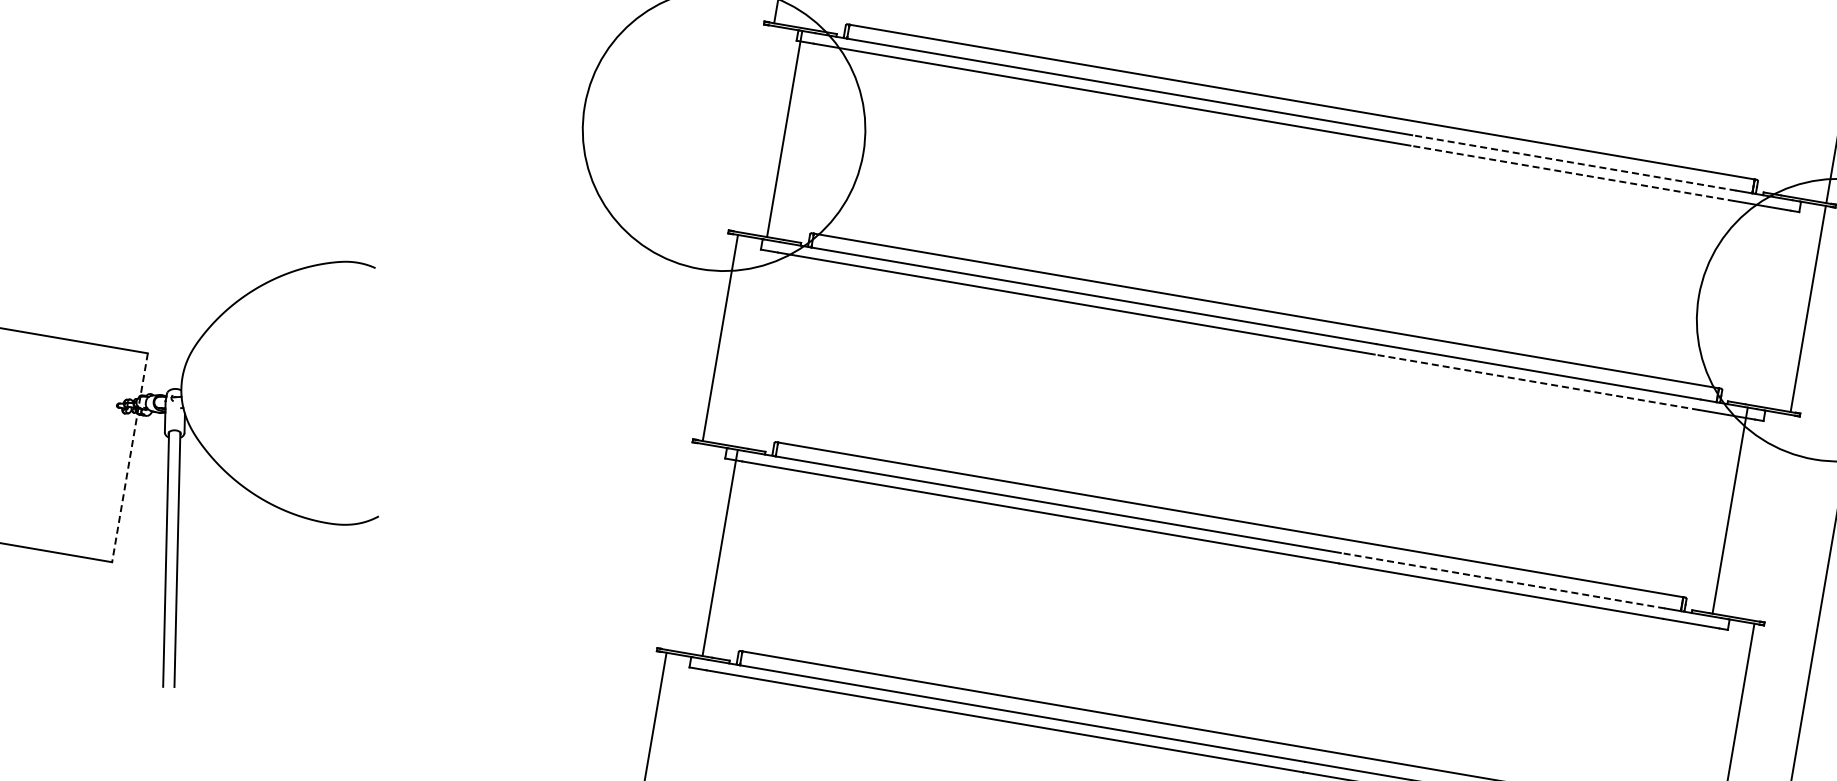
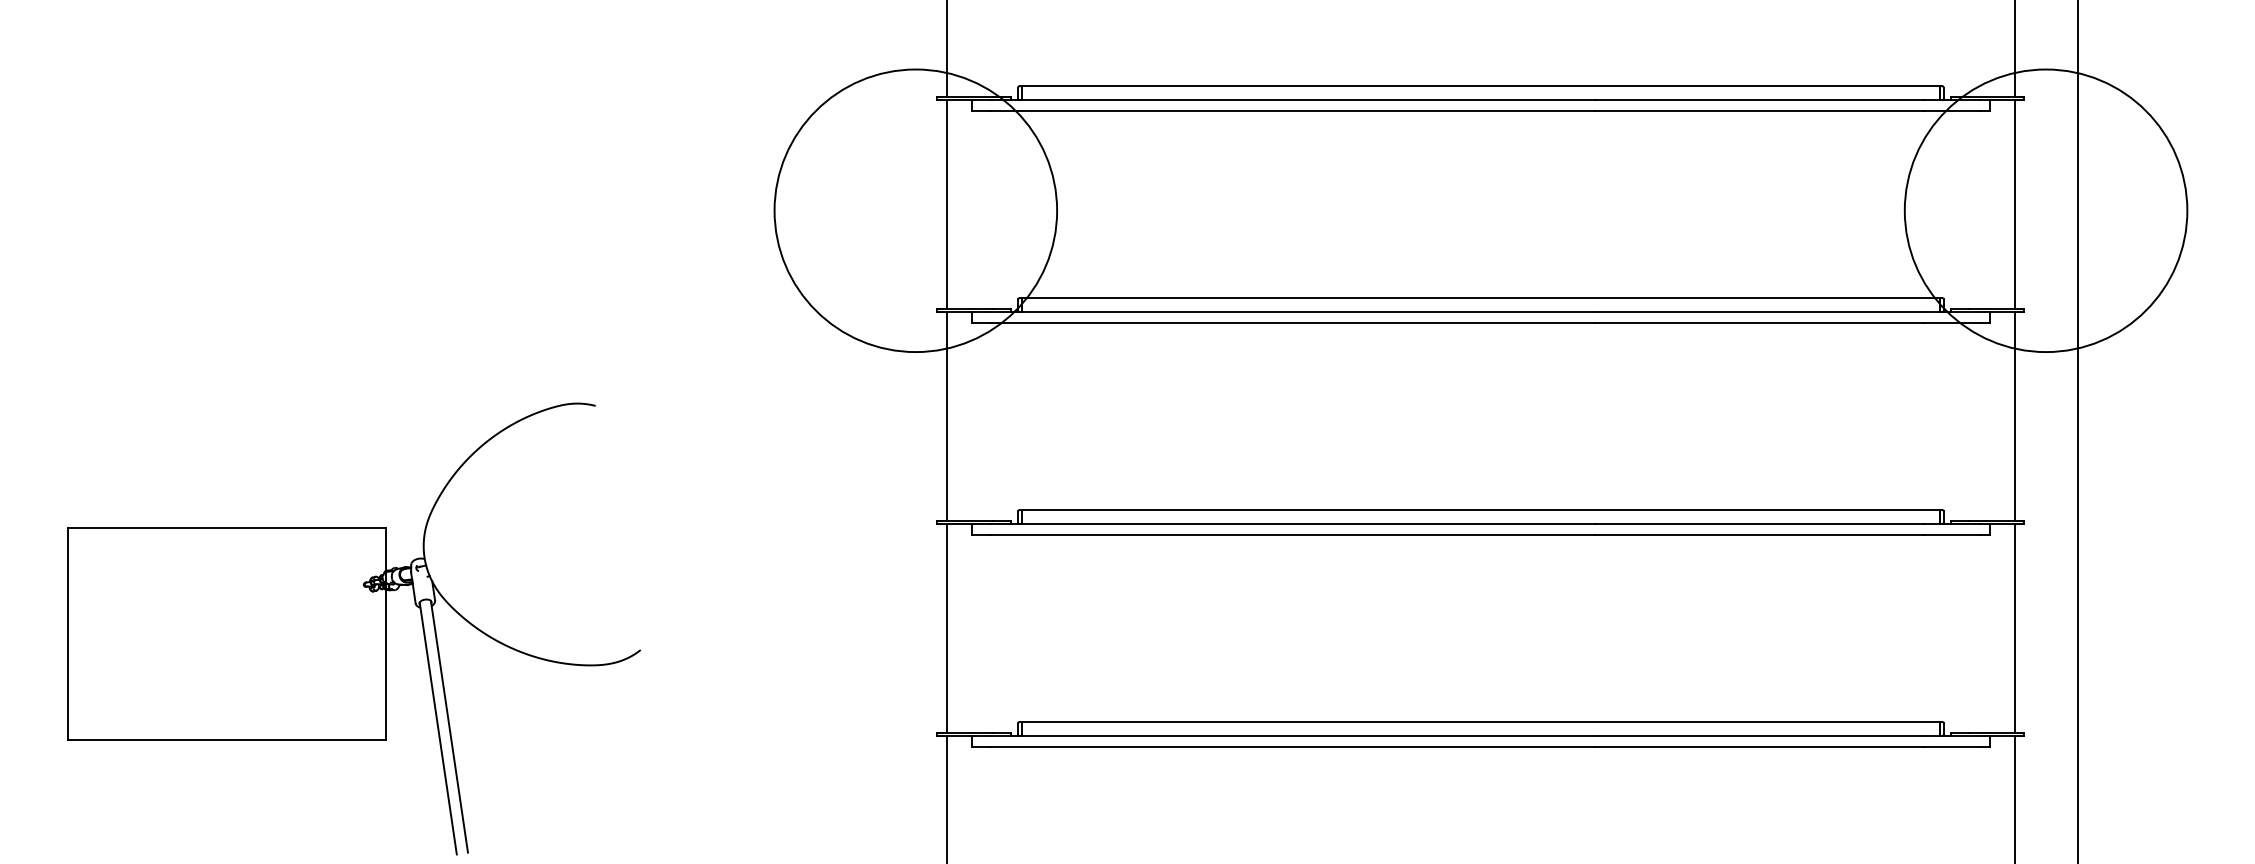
line: (784, 133) -> (947, 204), moved
line: (1574, 163) -> (1759, 100), dashed -> solid
line: (1572, 173) -> (1759, 110), dashed -> solid
line: (1536, 382) -> (1759, 322), dashed -> solid
line: (129, 458) -> (385, 634), dashed -> solid
line: (1729, 510) -> (2014, 416), moved
line: (720, 552) -> (947, 628), moved
line: (1502, 581) -> (1759, 524), dashed -> solid

